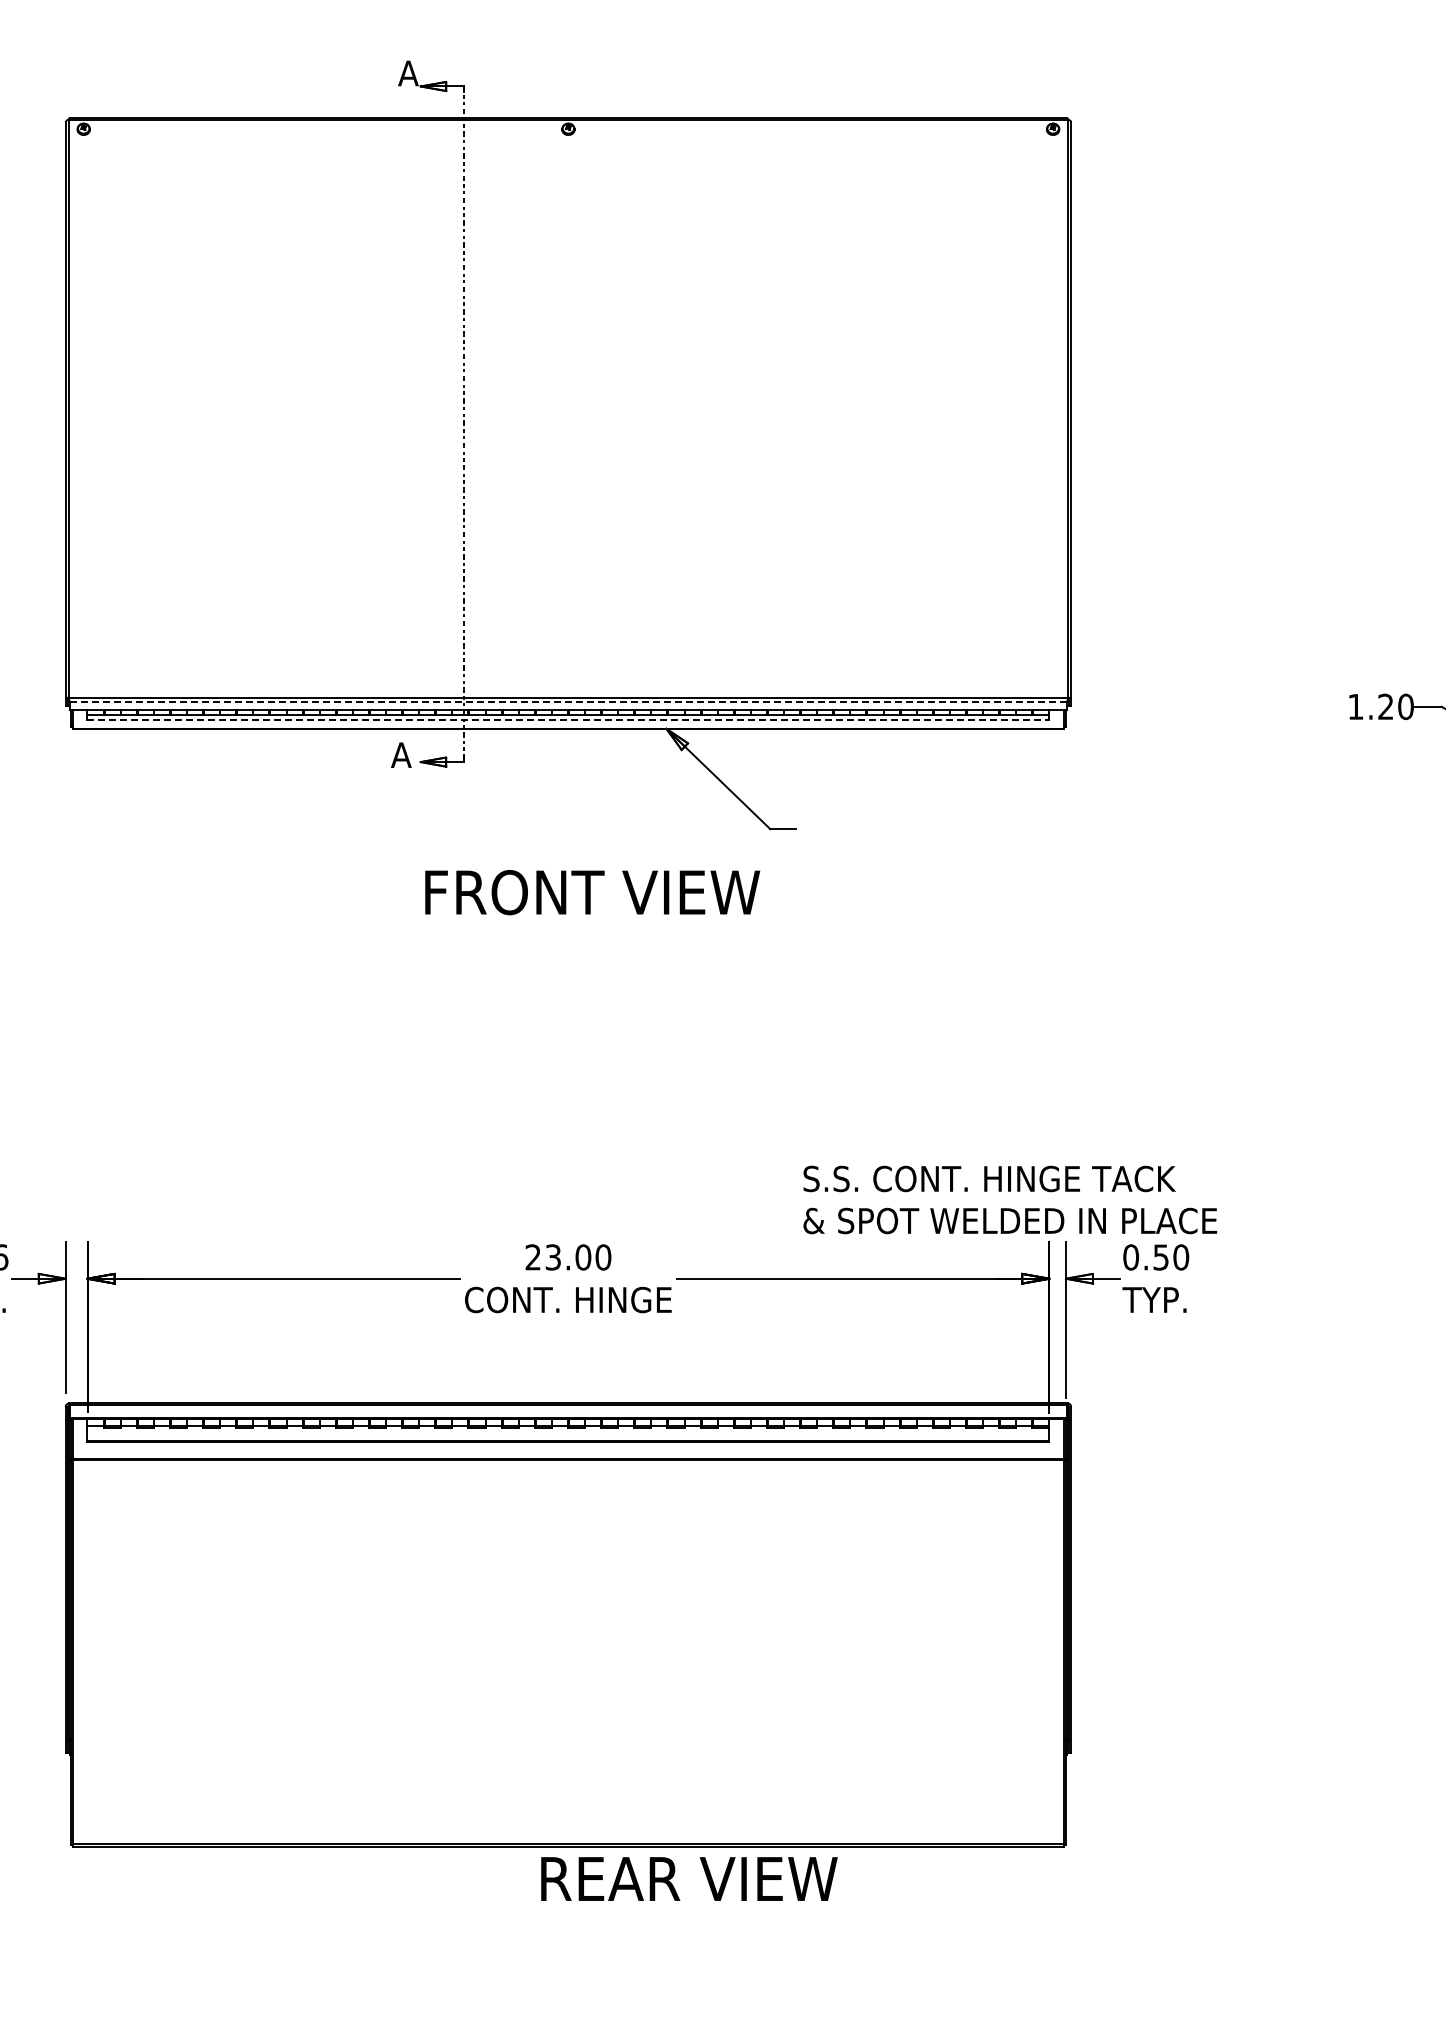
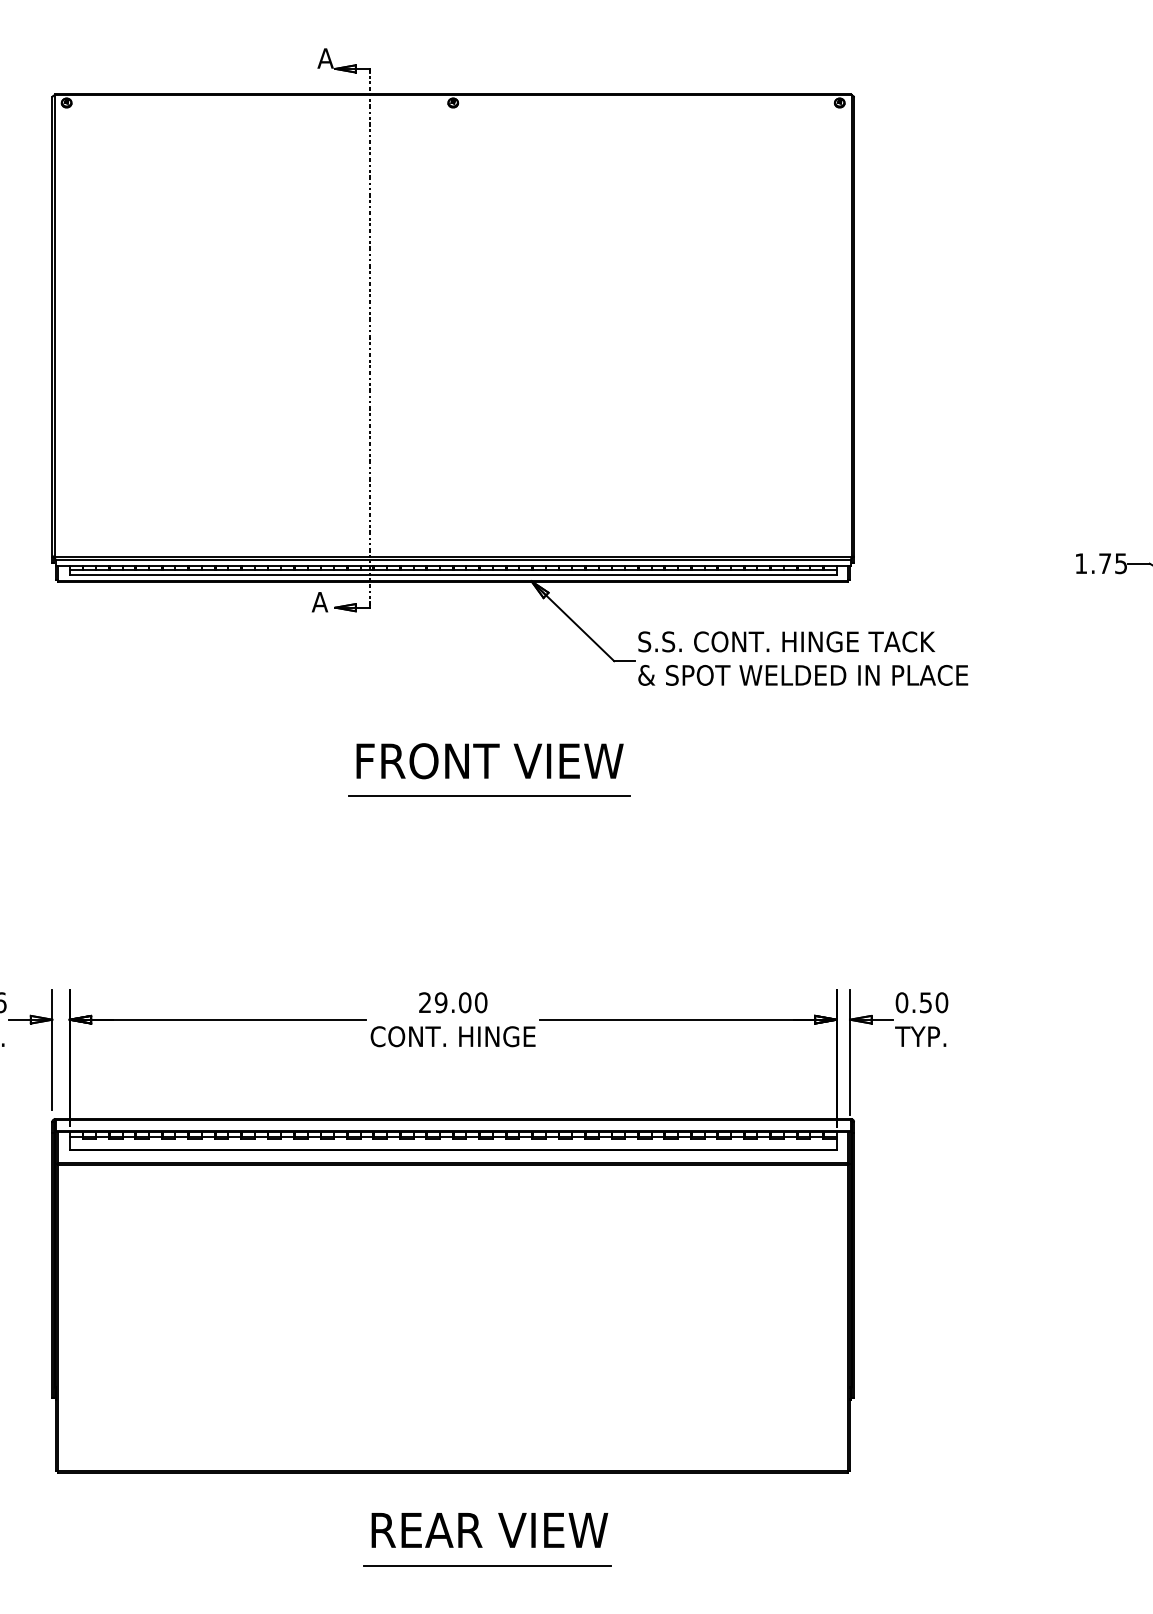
line: (568, 702) -> (453, 560), dashed -> solid
text: (1395, 706) -> (1112, 563), 1.20 -> 1.75
line: (568, 720) -> (453, 574), dashed -> solid
text: (592, 892) -> (489, 761), moved
line: (613, 997) -> (489, 795), added
text: (1010, 1199) -> (803, 658), moved
text: (553, 1257) -> (441, 1002), 23.00 -> 29.00
text: (689, 1878) -> (489, 1529), moved
line: (611, 1963) -> (487, 1565), added

